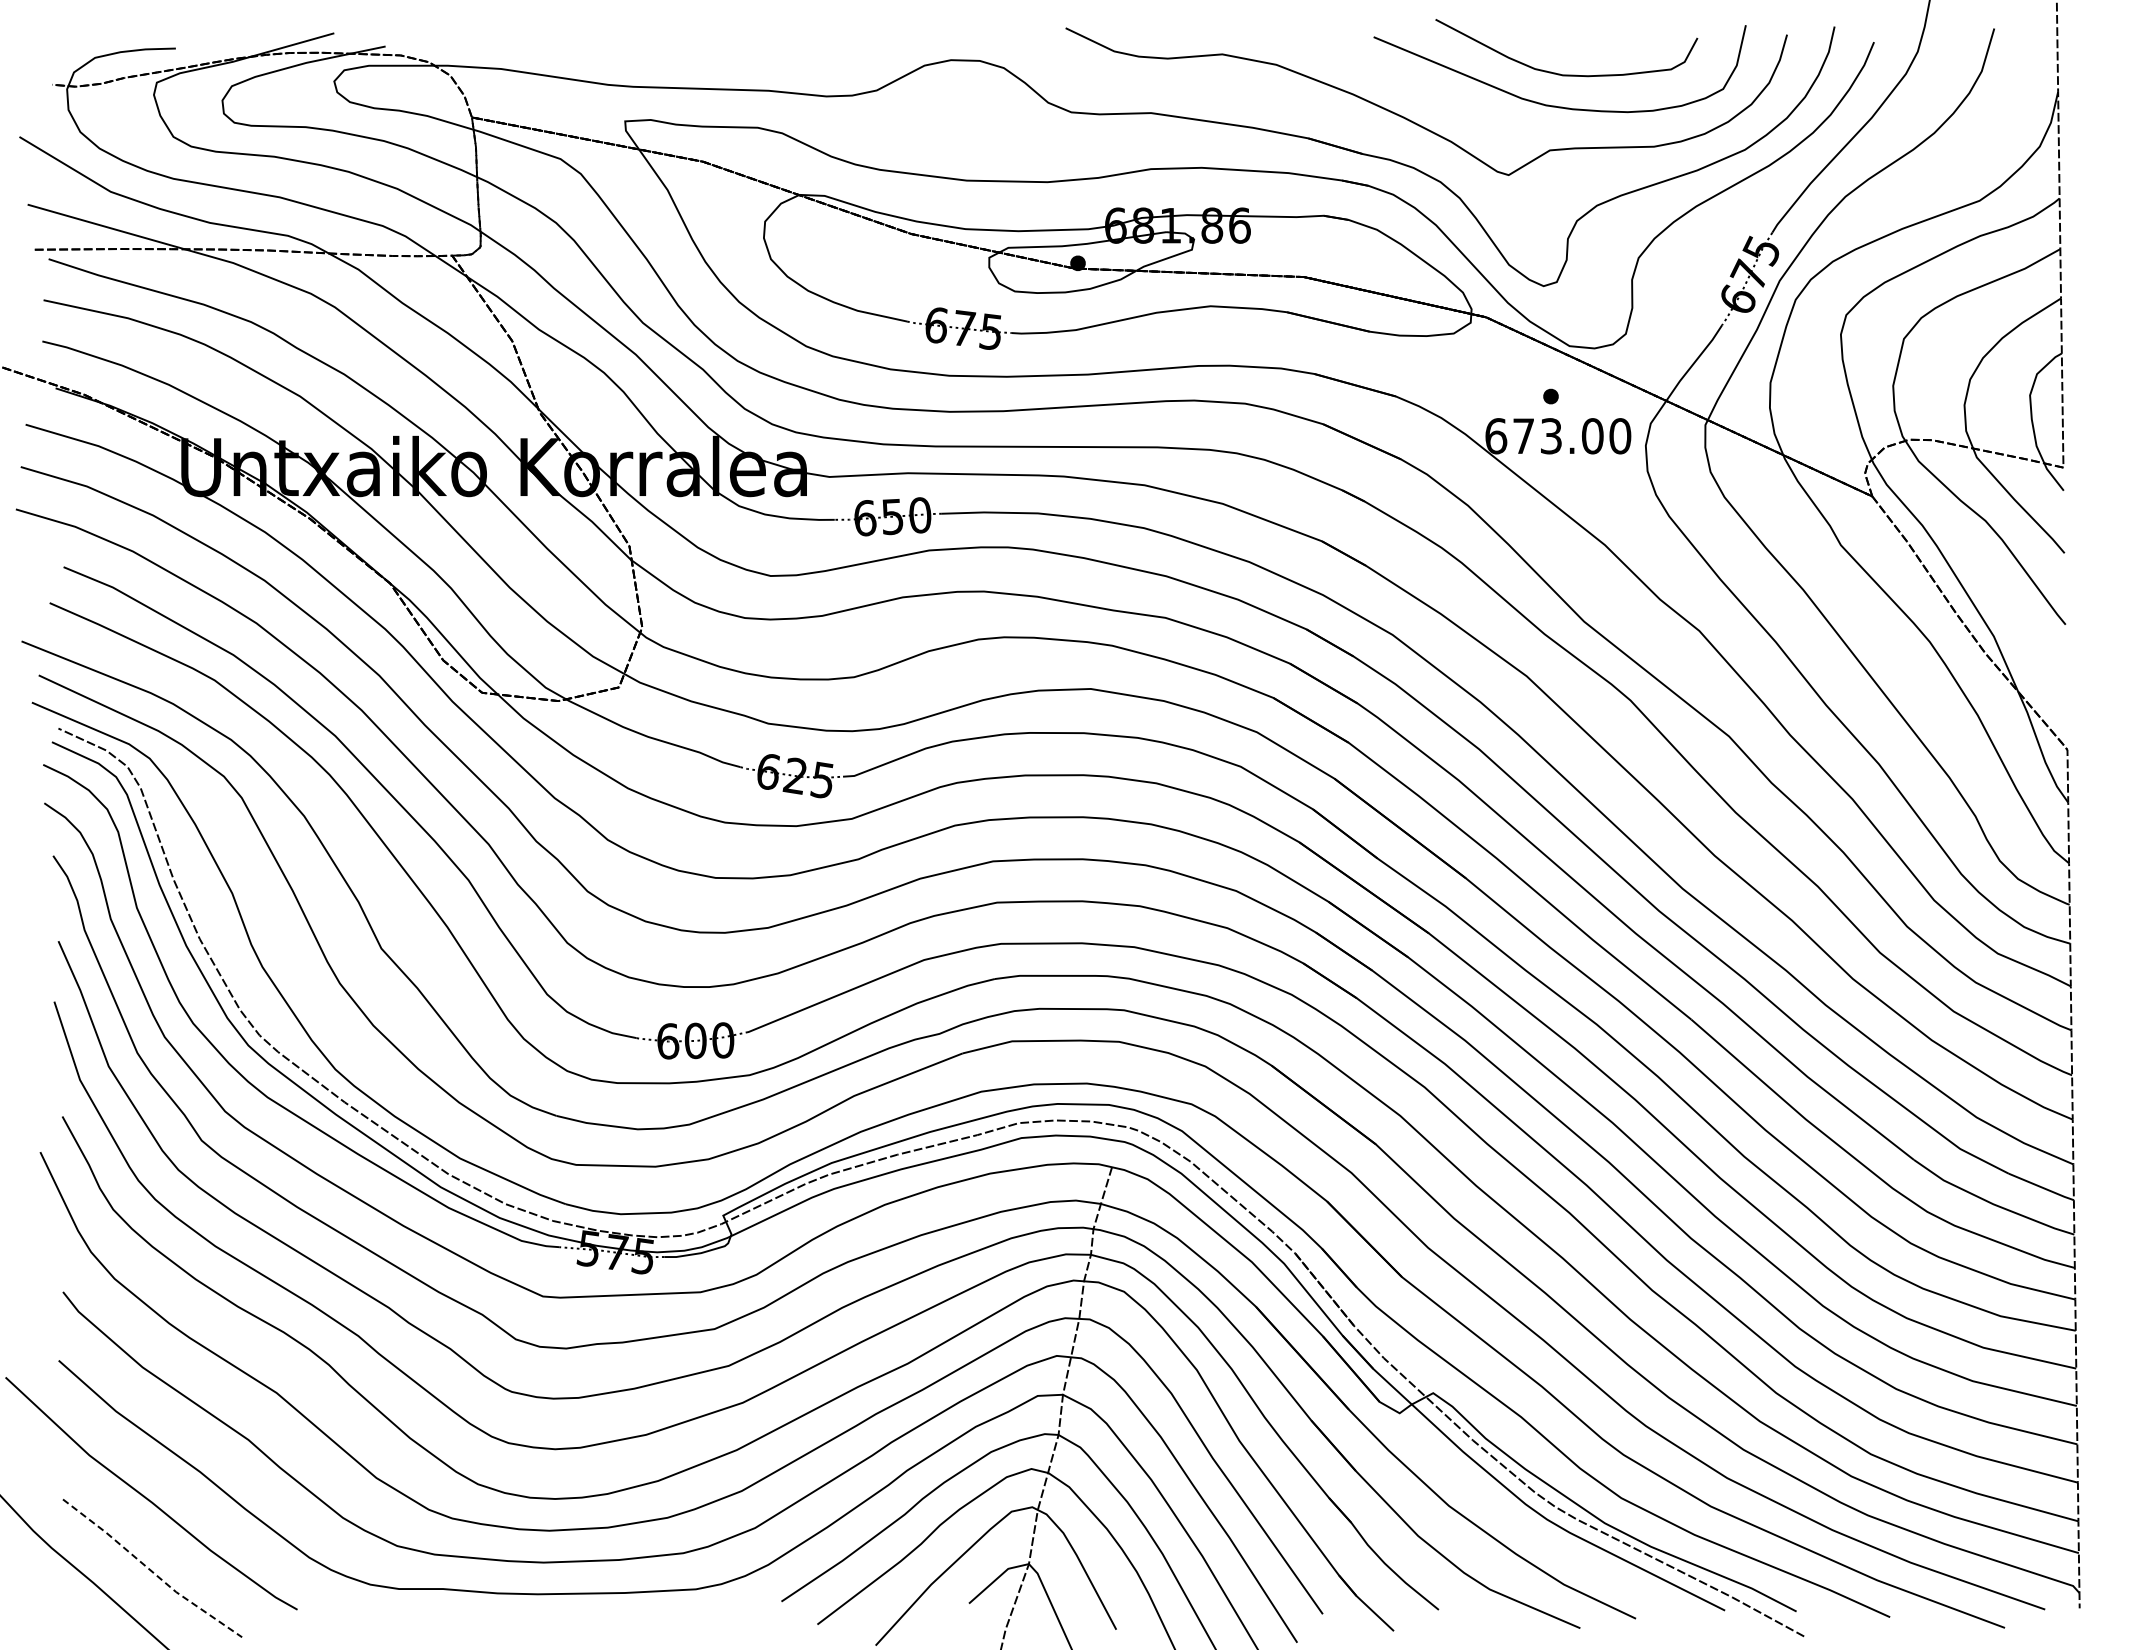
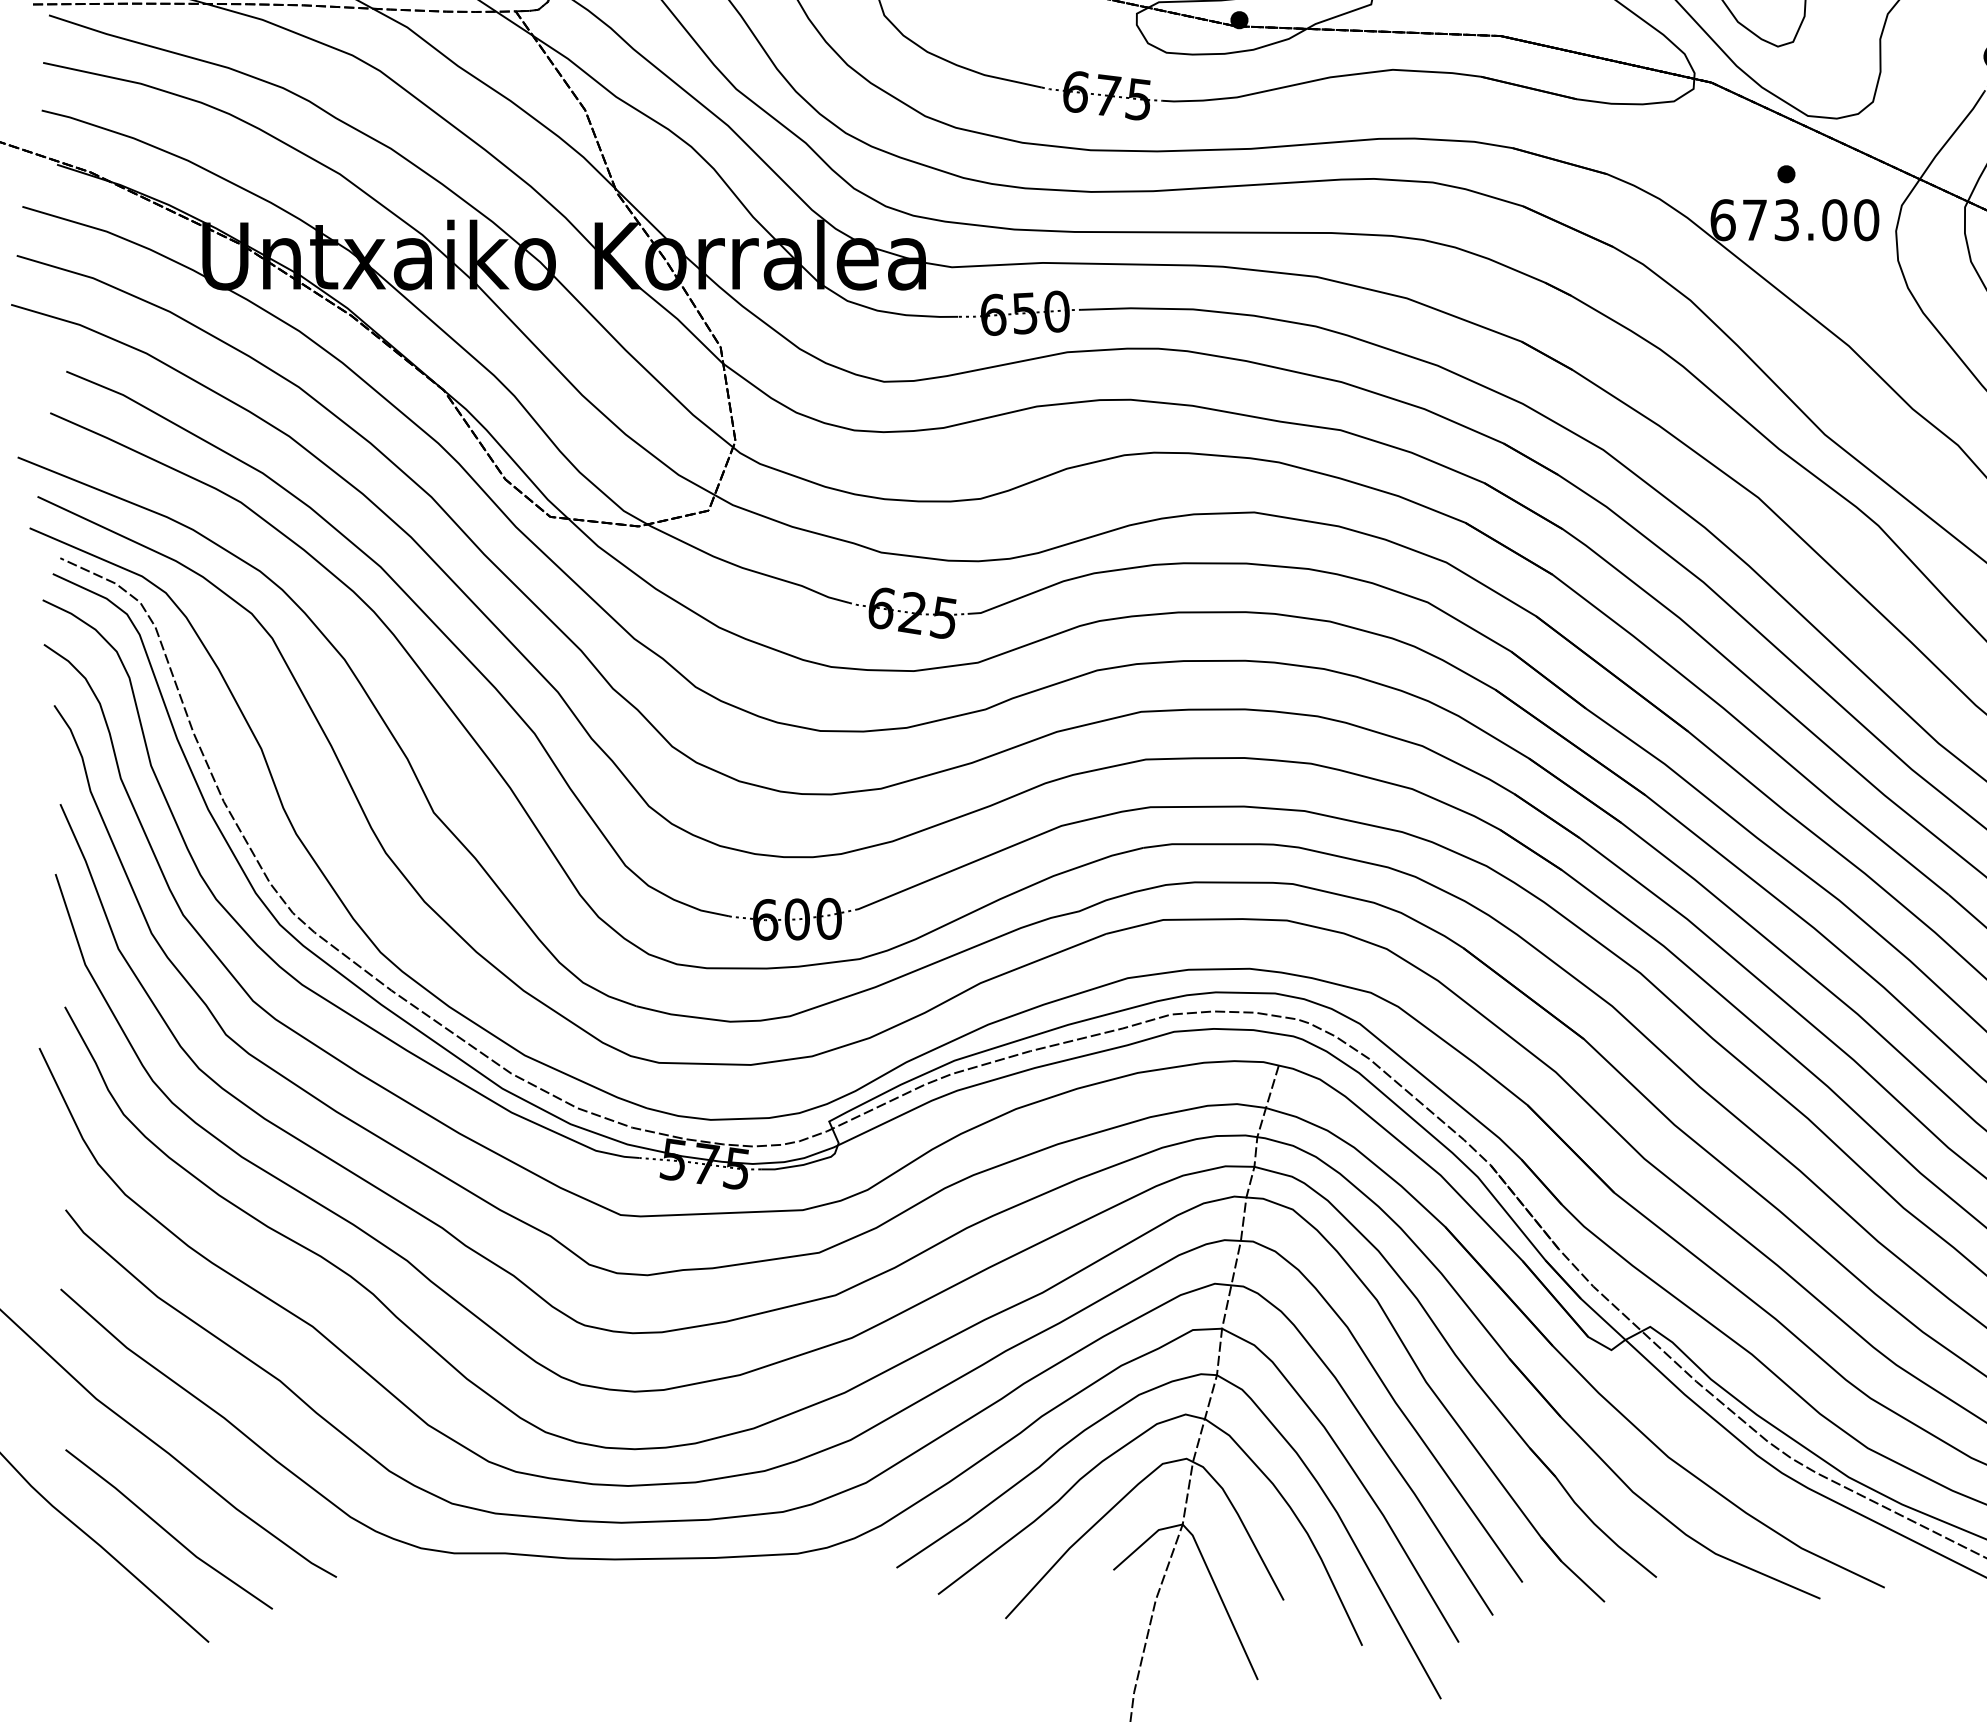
line: (150, 1570) -> (166, 1531), dashed -> solid

